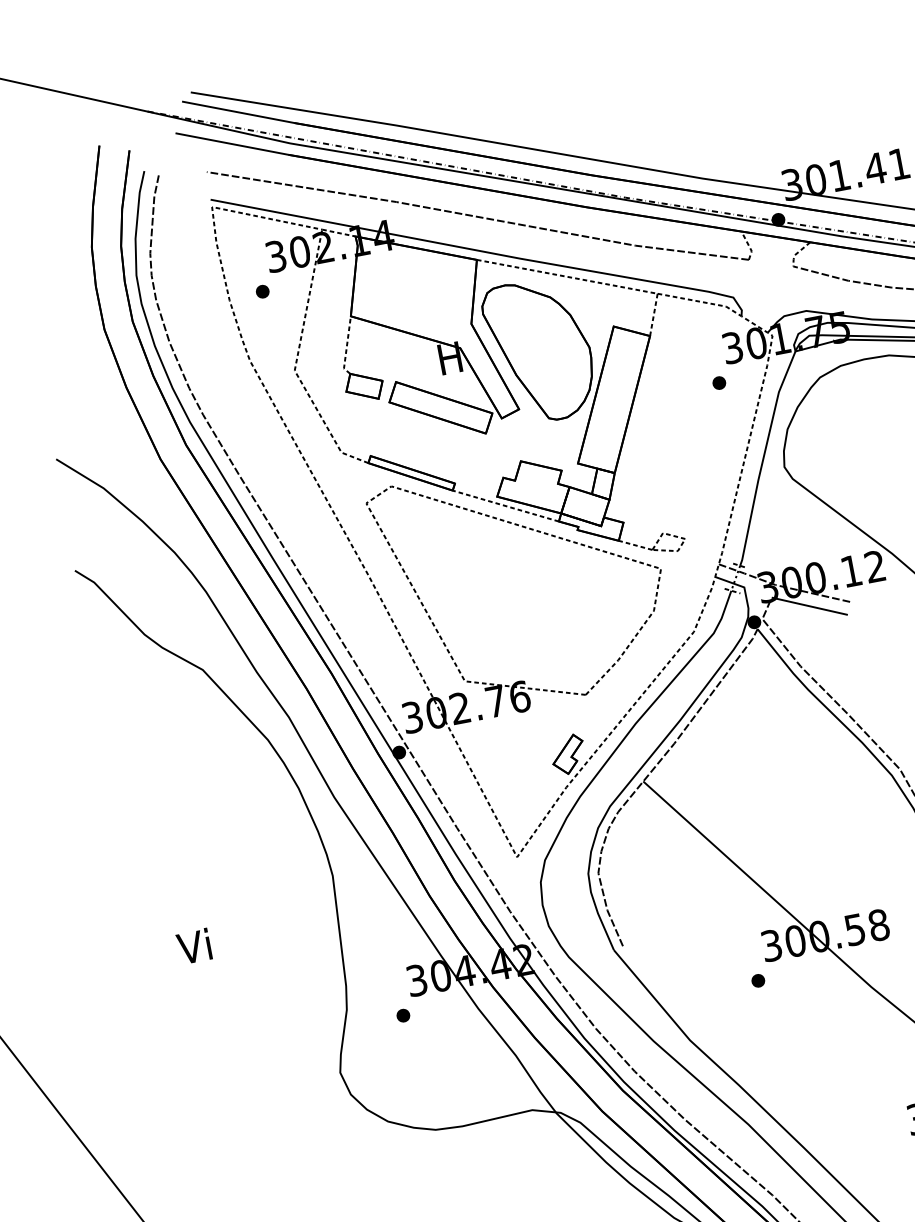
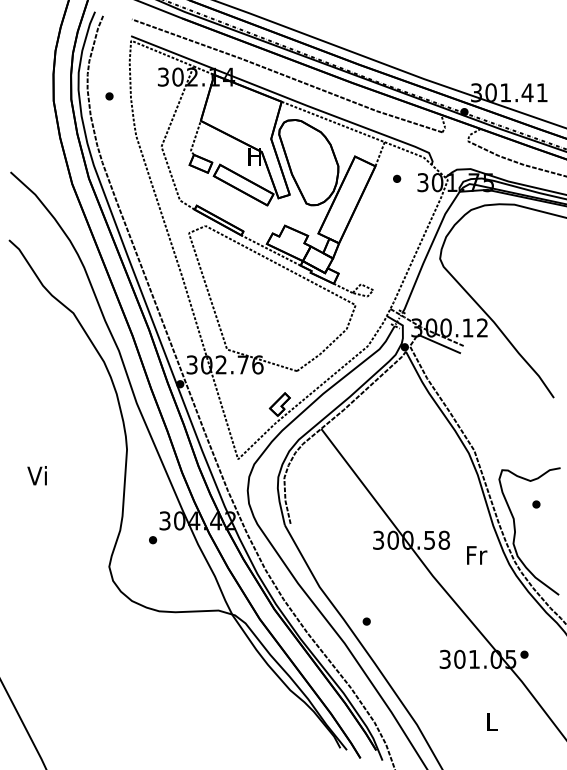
part: (262, 291) -> (109, 96), moved
part: (719, 382) -> (397, 178), moved
part: (757, 980) -> (366, 621), moved

